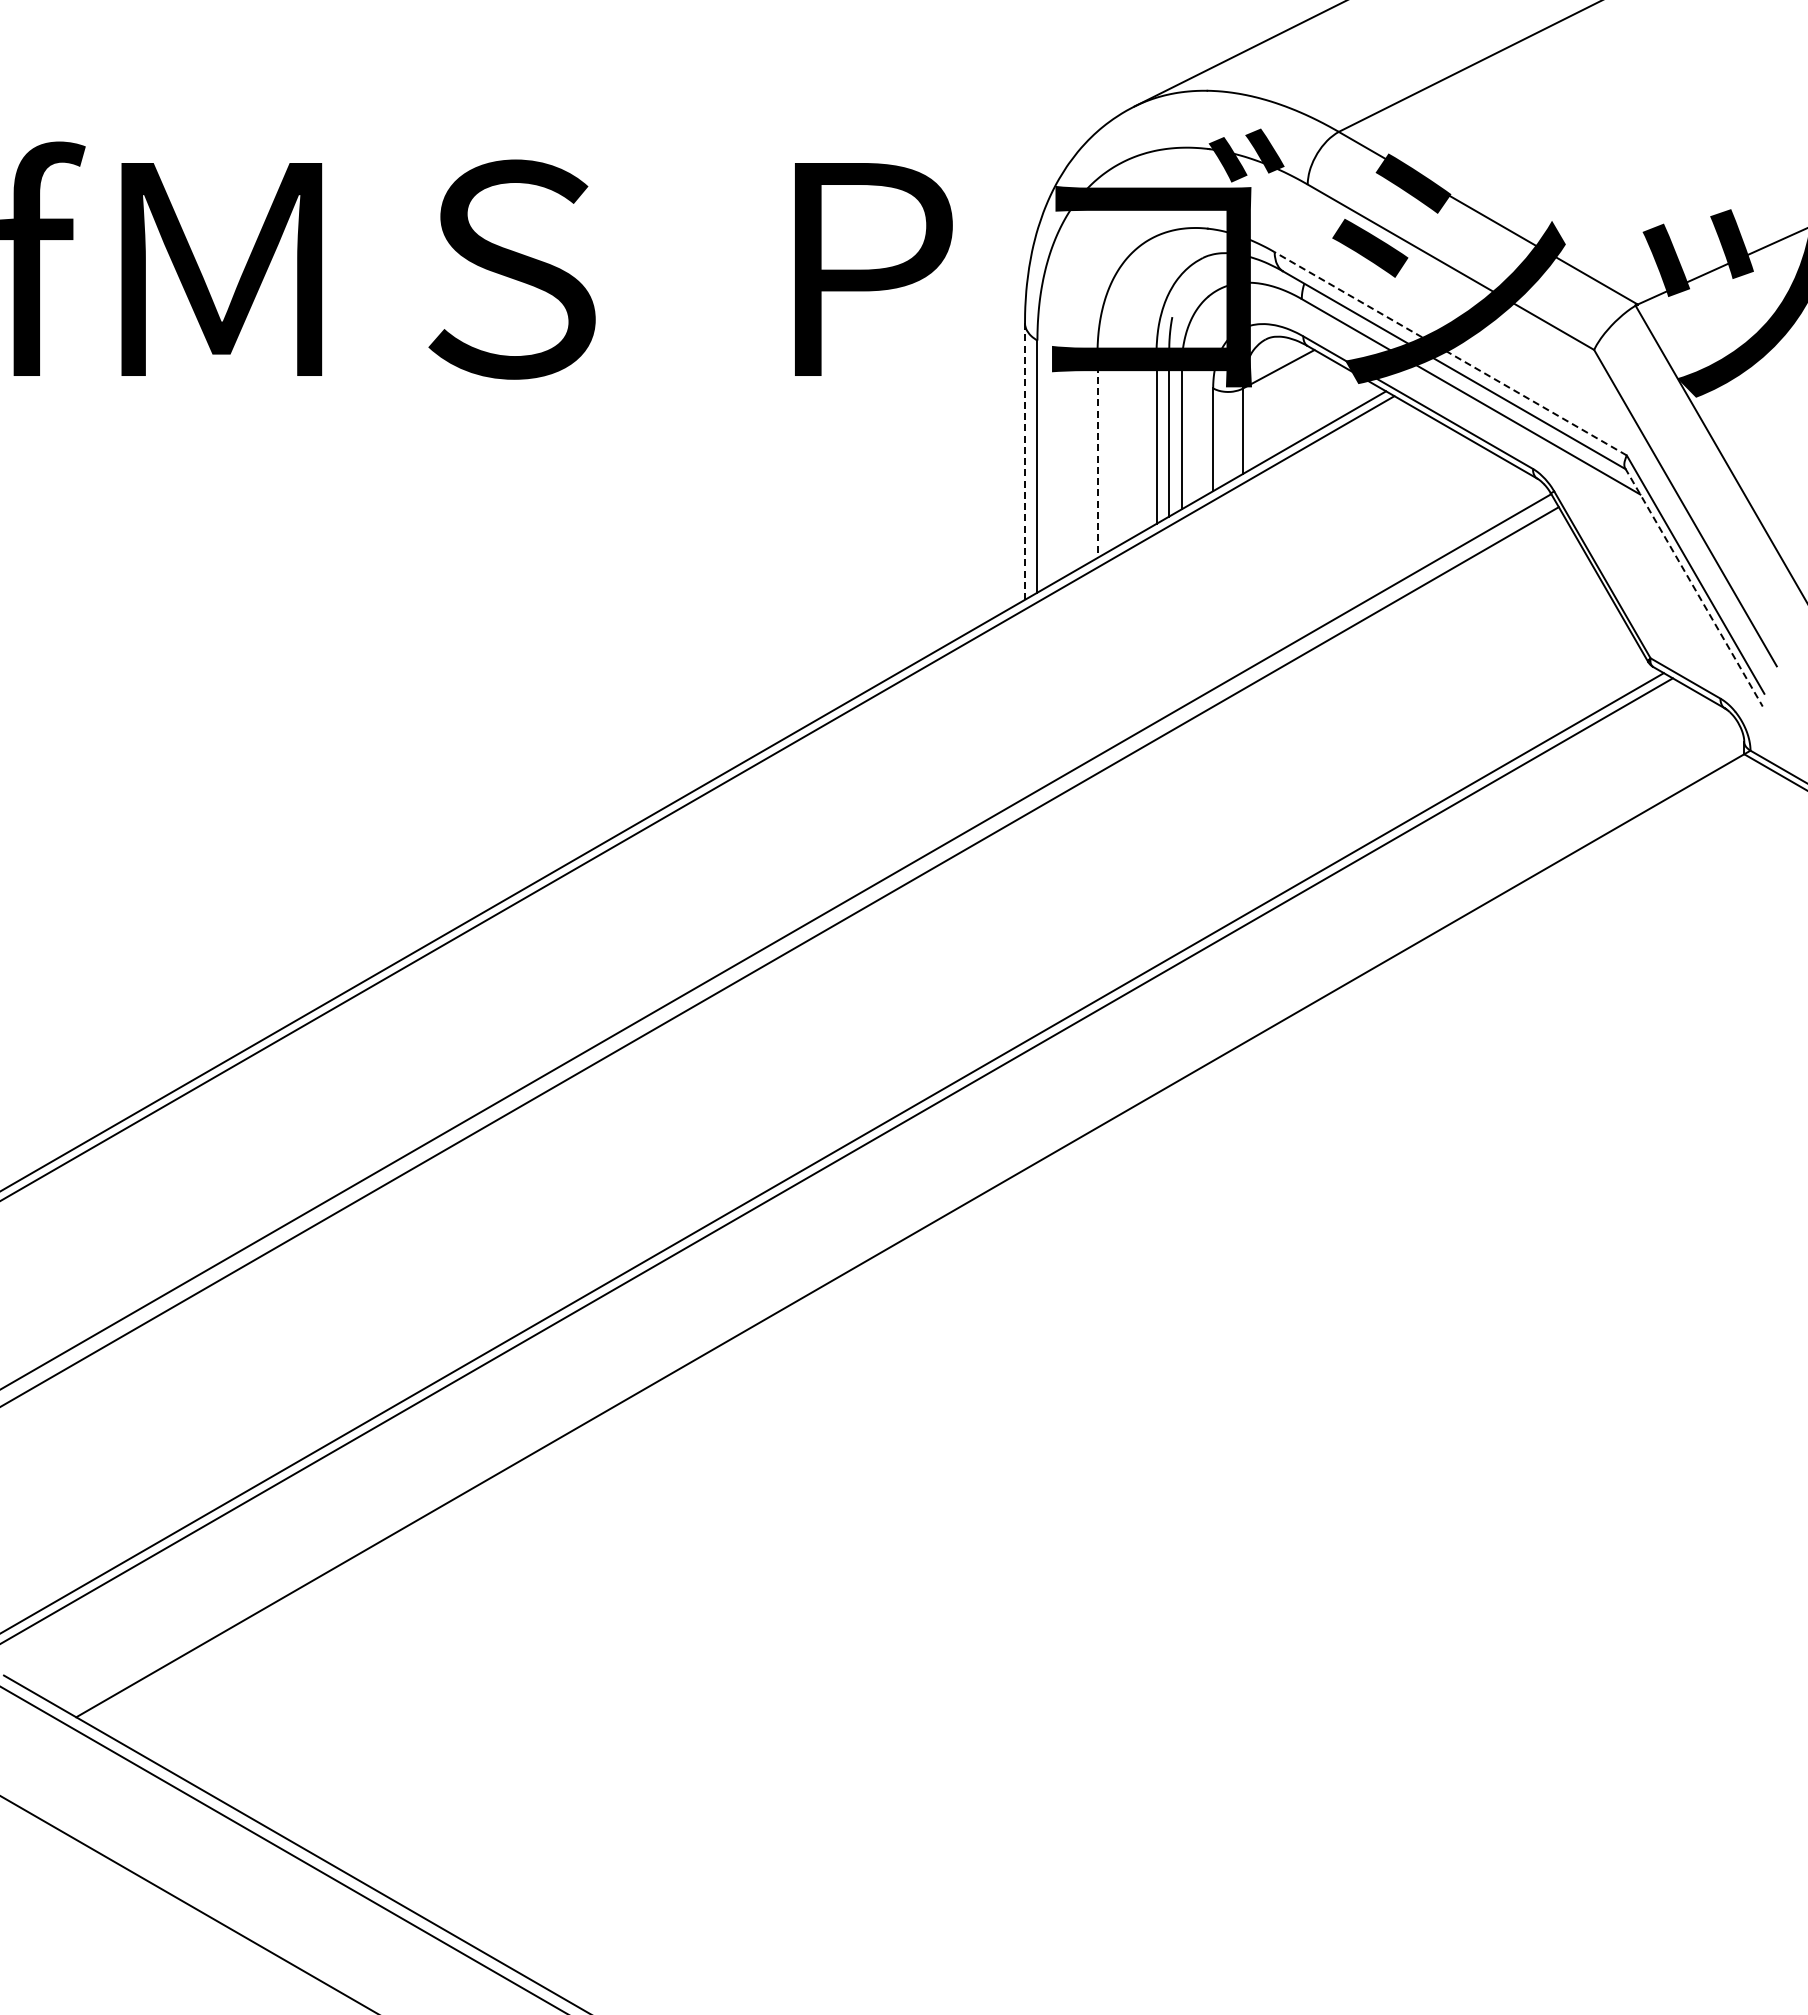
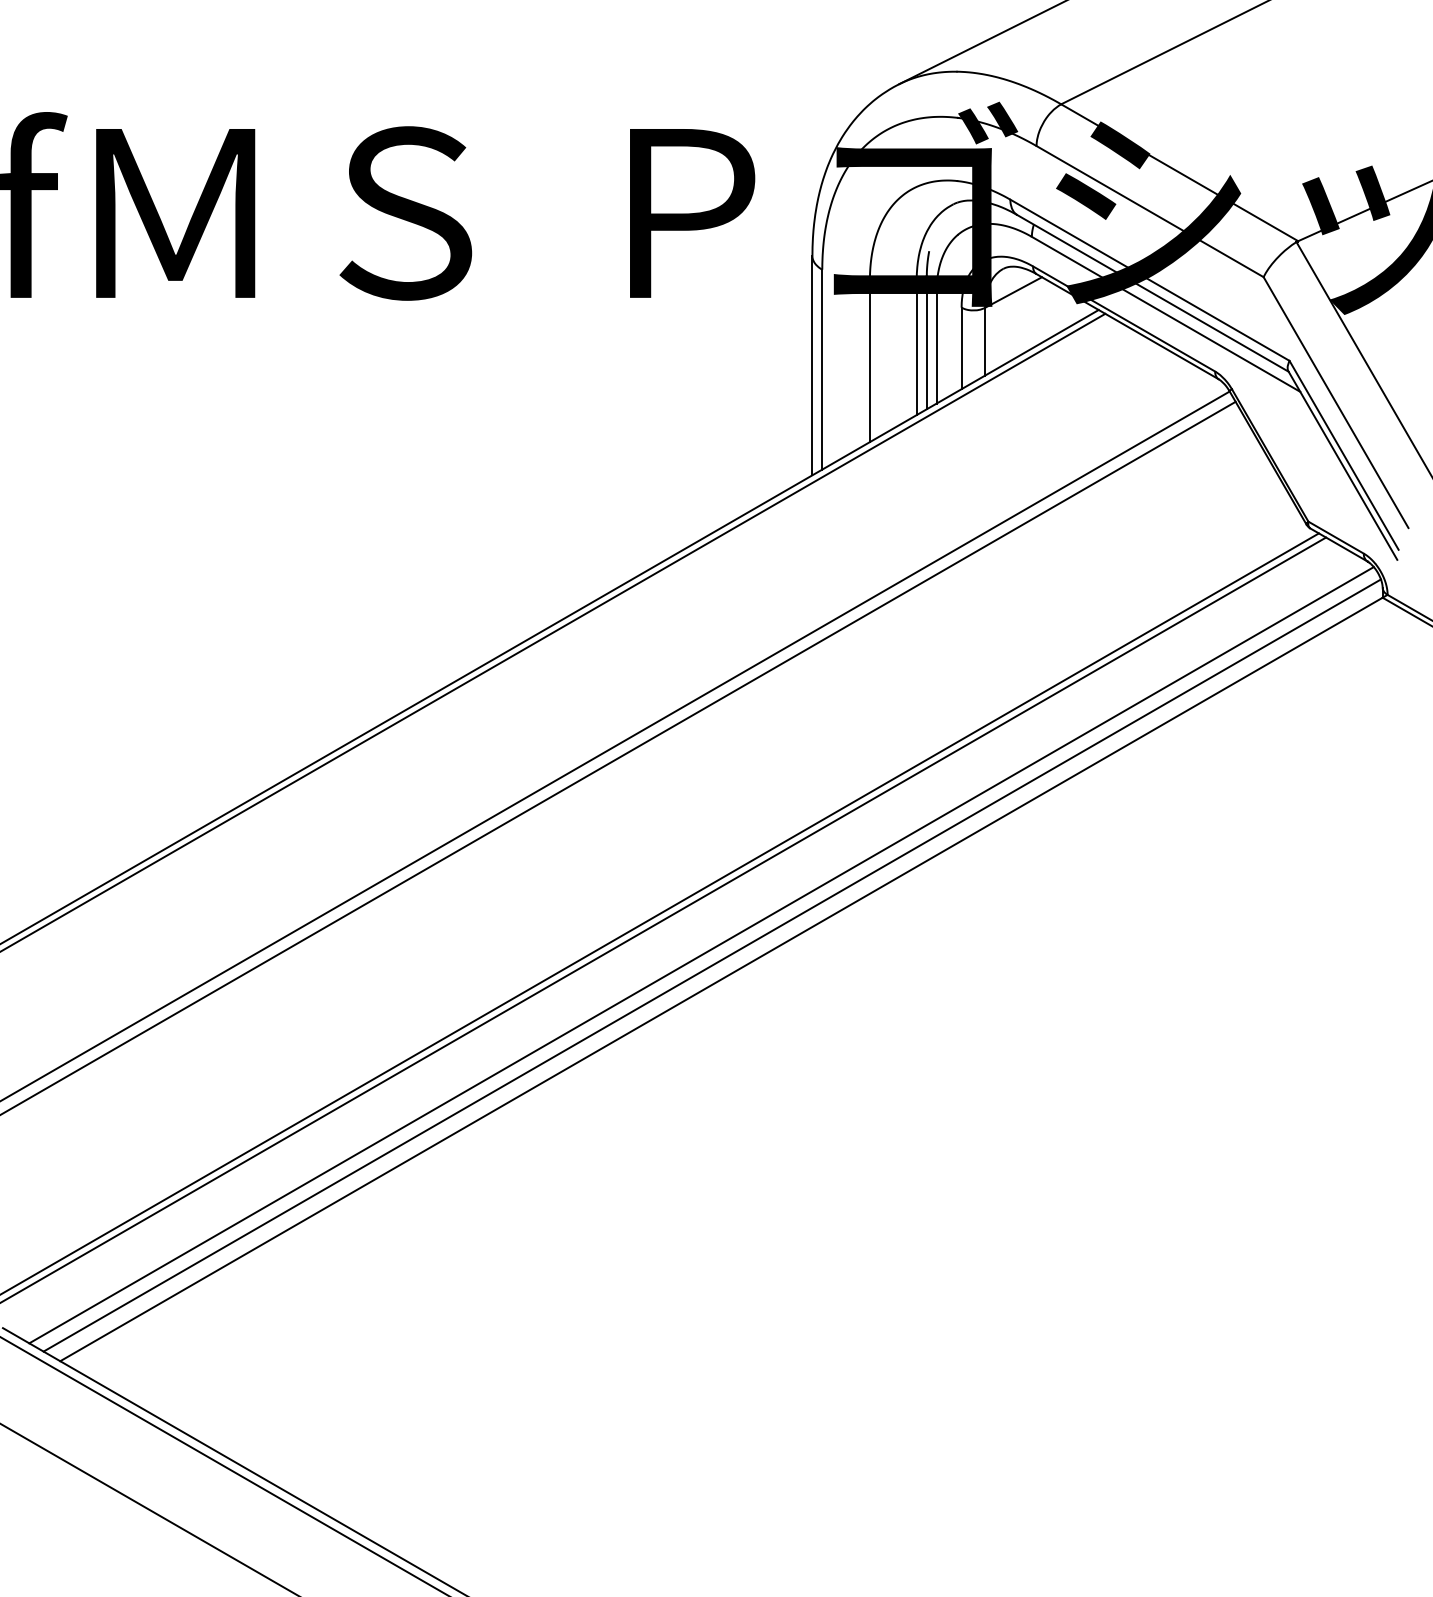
line: (1450, 353) -> (1149, 280), dashed -> solid
line: (1097, 456) -> (869, 361), dashed -> solid
line: (1025, 462) -> (812, 366), dashed -> solid
line: (1693, 587) -> (1342, 465), dashed -> solid
line: (885, 1204) -> (701, 954), added
line: (898, 1218) -> (712, 965), added

